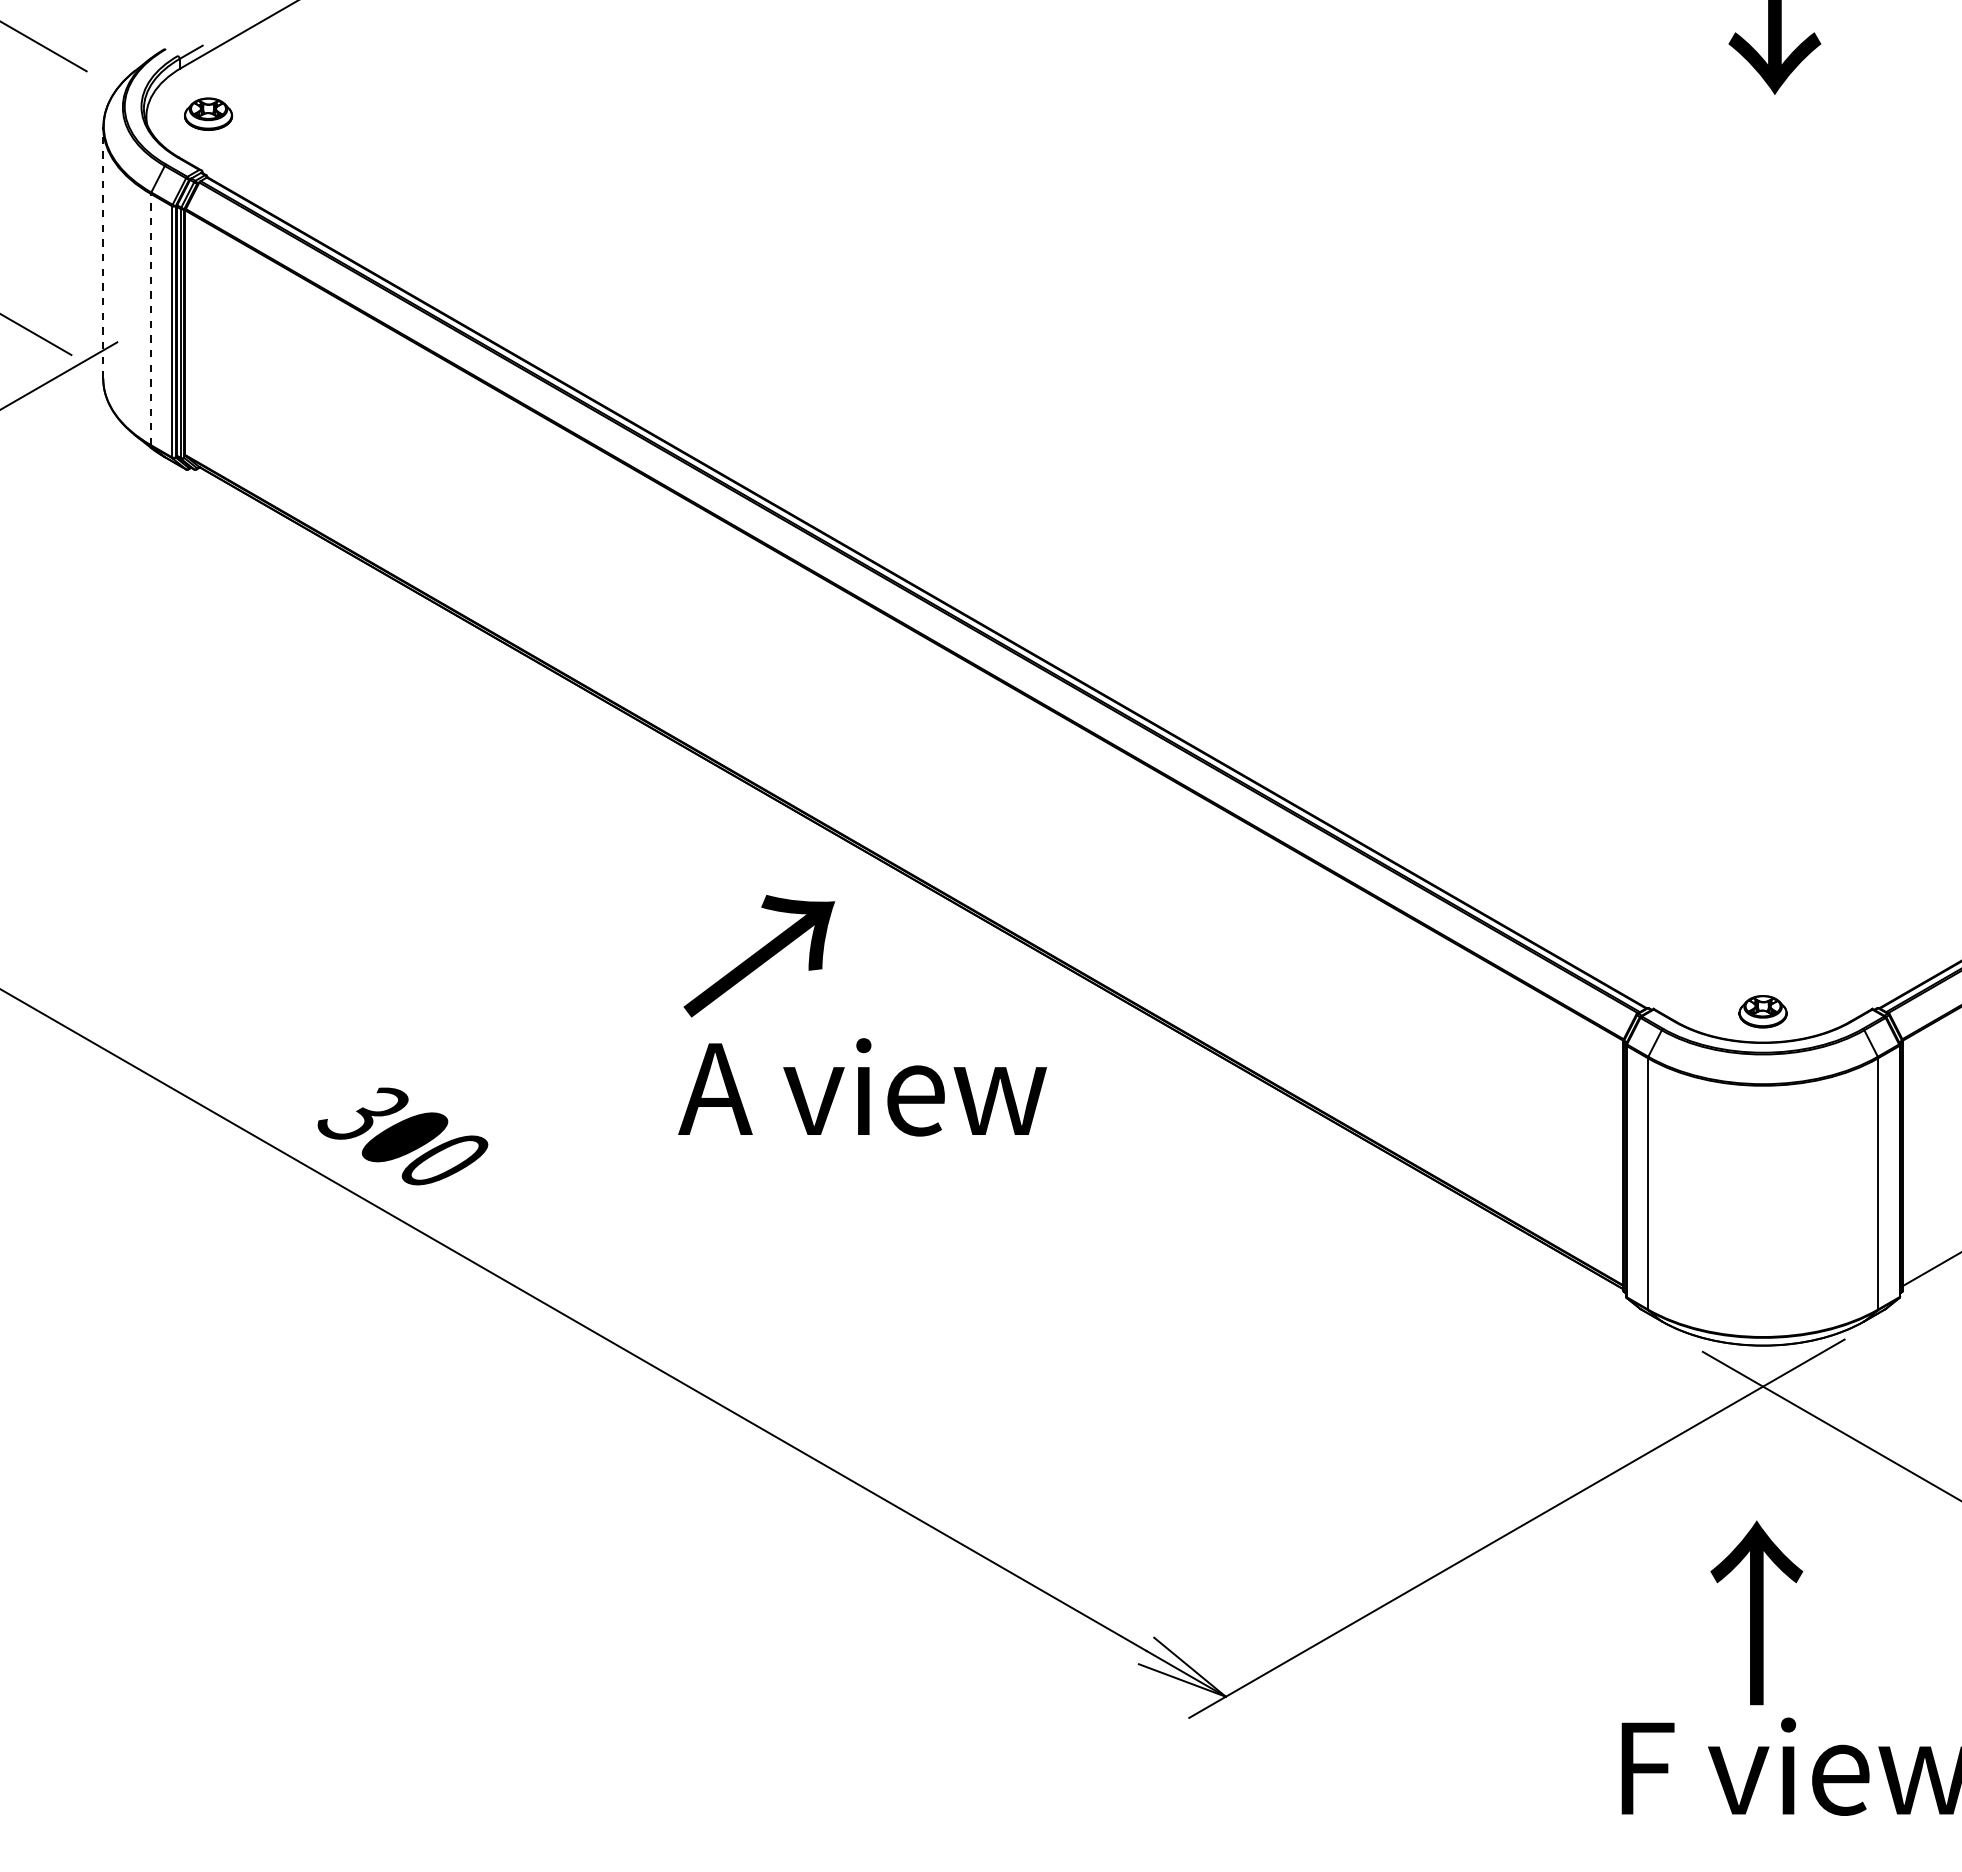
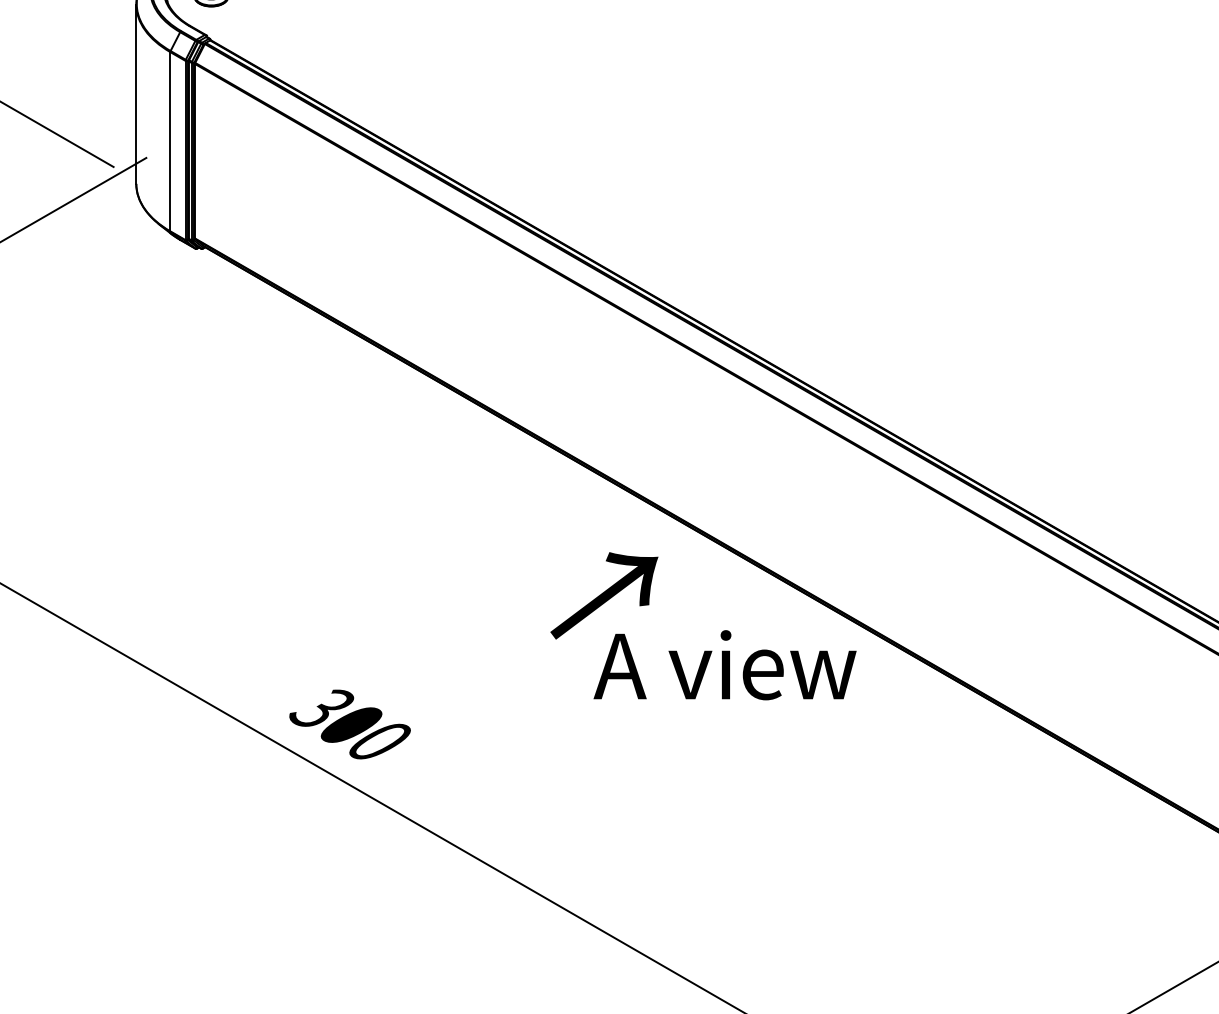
line: (103, 253) -> (136, 94), dashed -> solid
line: (150, 319) -> (170, 141), dashed -> solid
text: (862, 1087) -> (725, 665), moved

